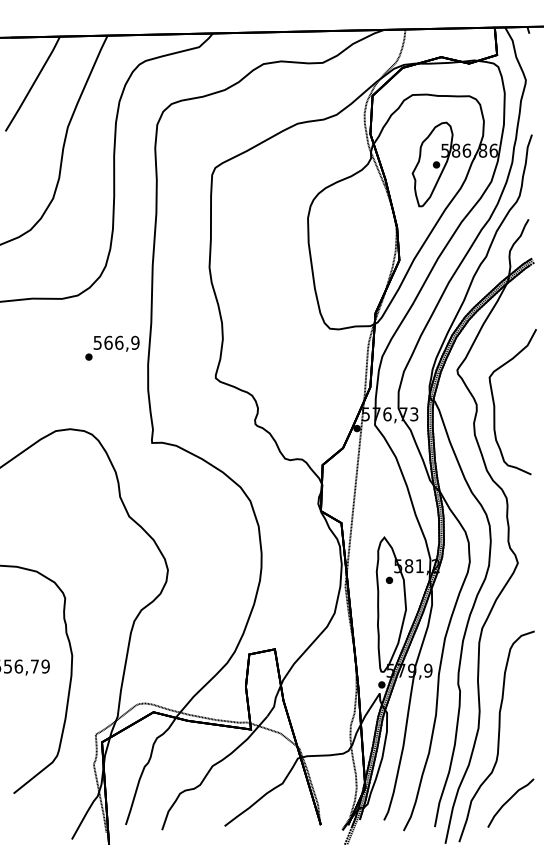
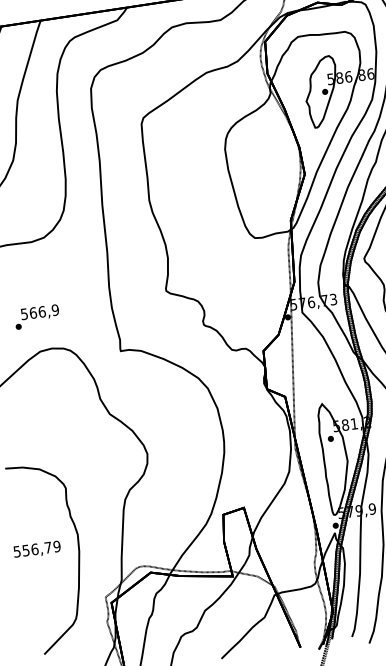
text: (112, 347) -> (37, 316), moved

